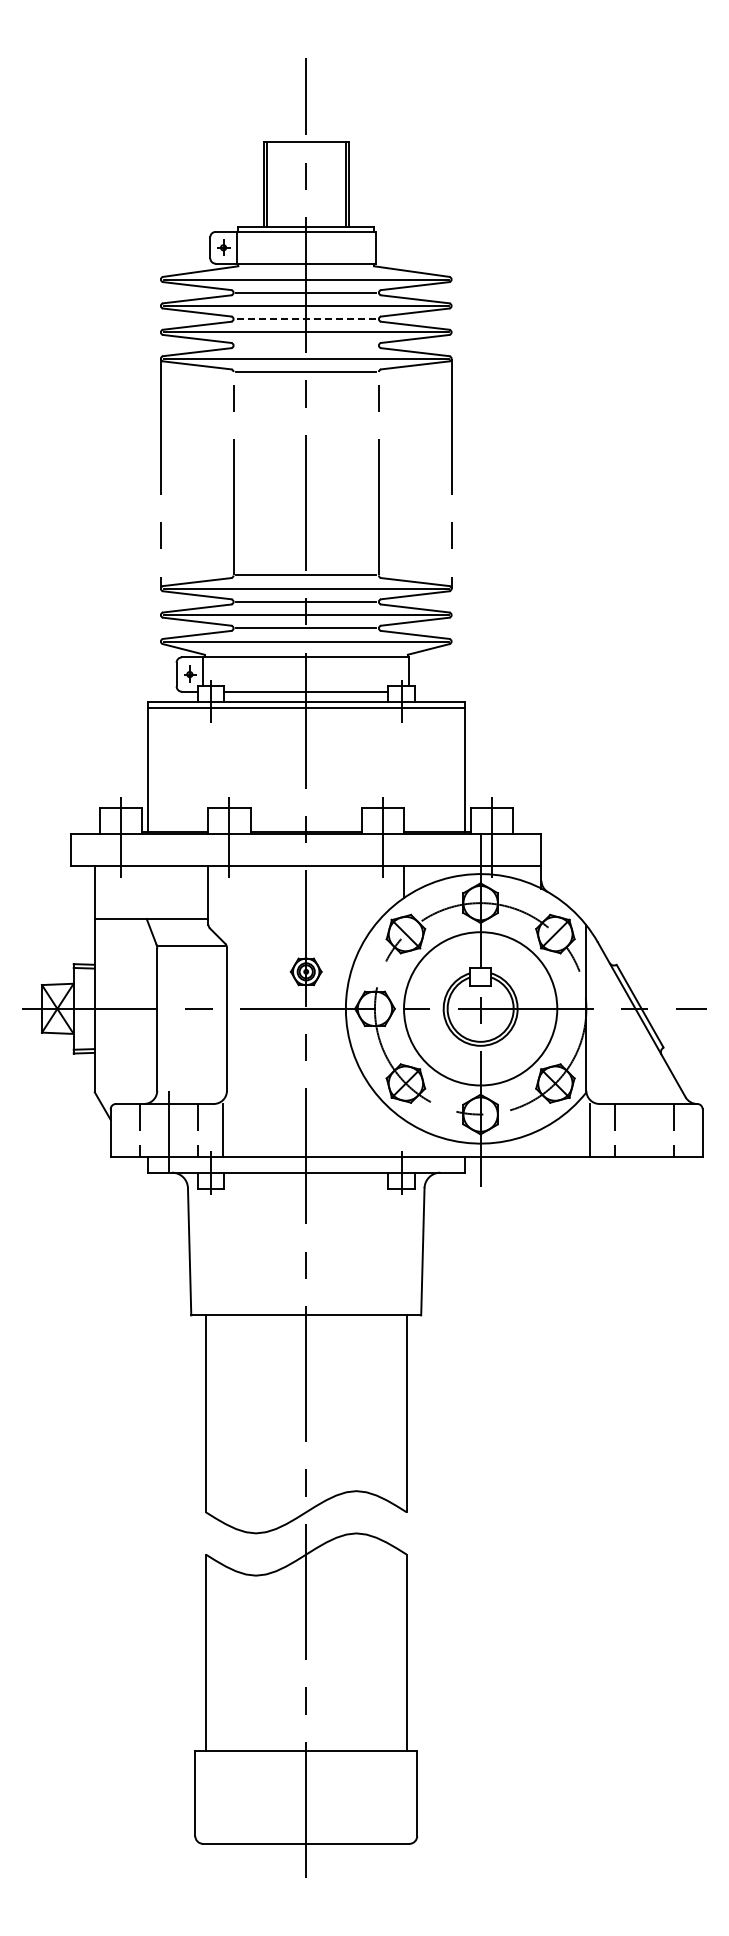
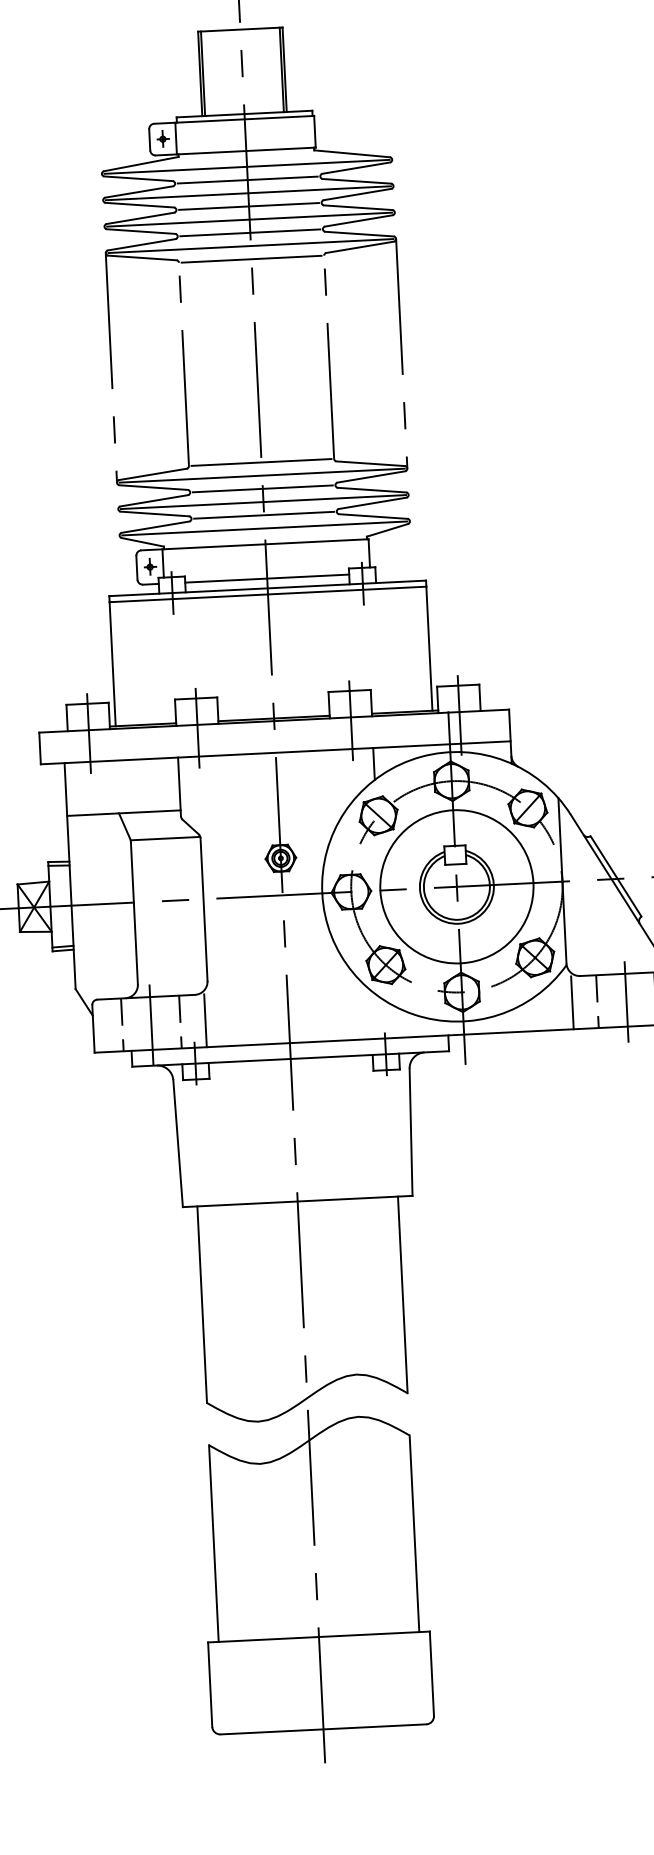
line: (305, 319) -> (248, 206), dashed -> solid
line: (306, 345) -> (250, 232), added
line: (644, 1131) -> (626, 1001), added

